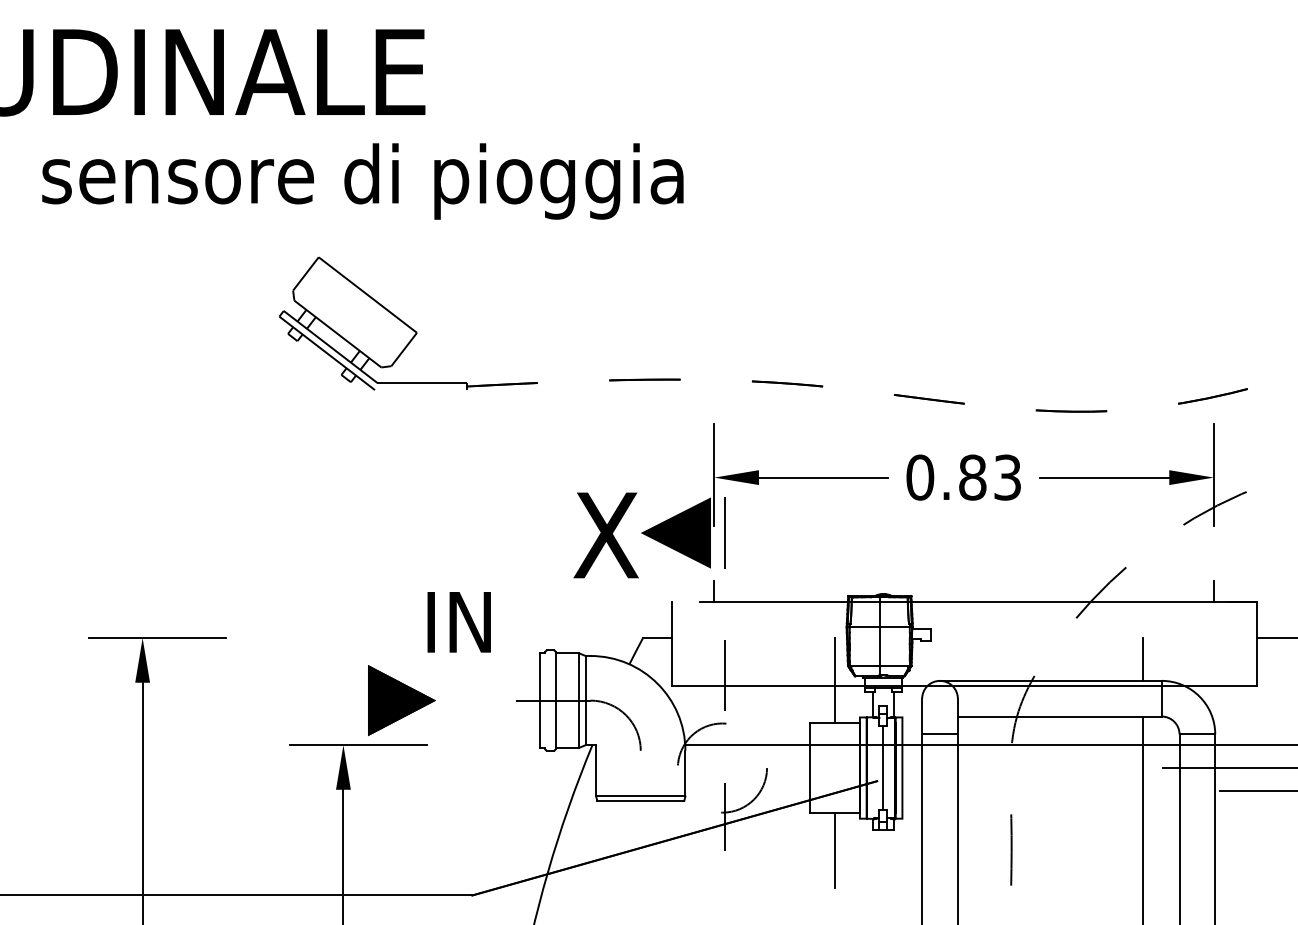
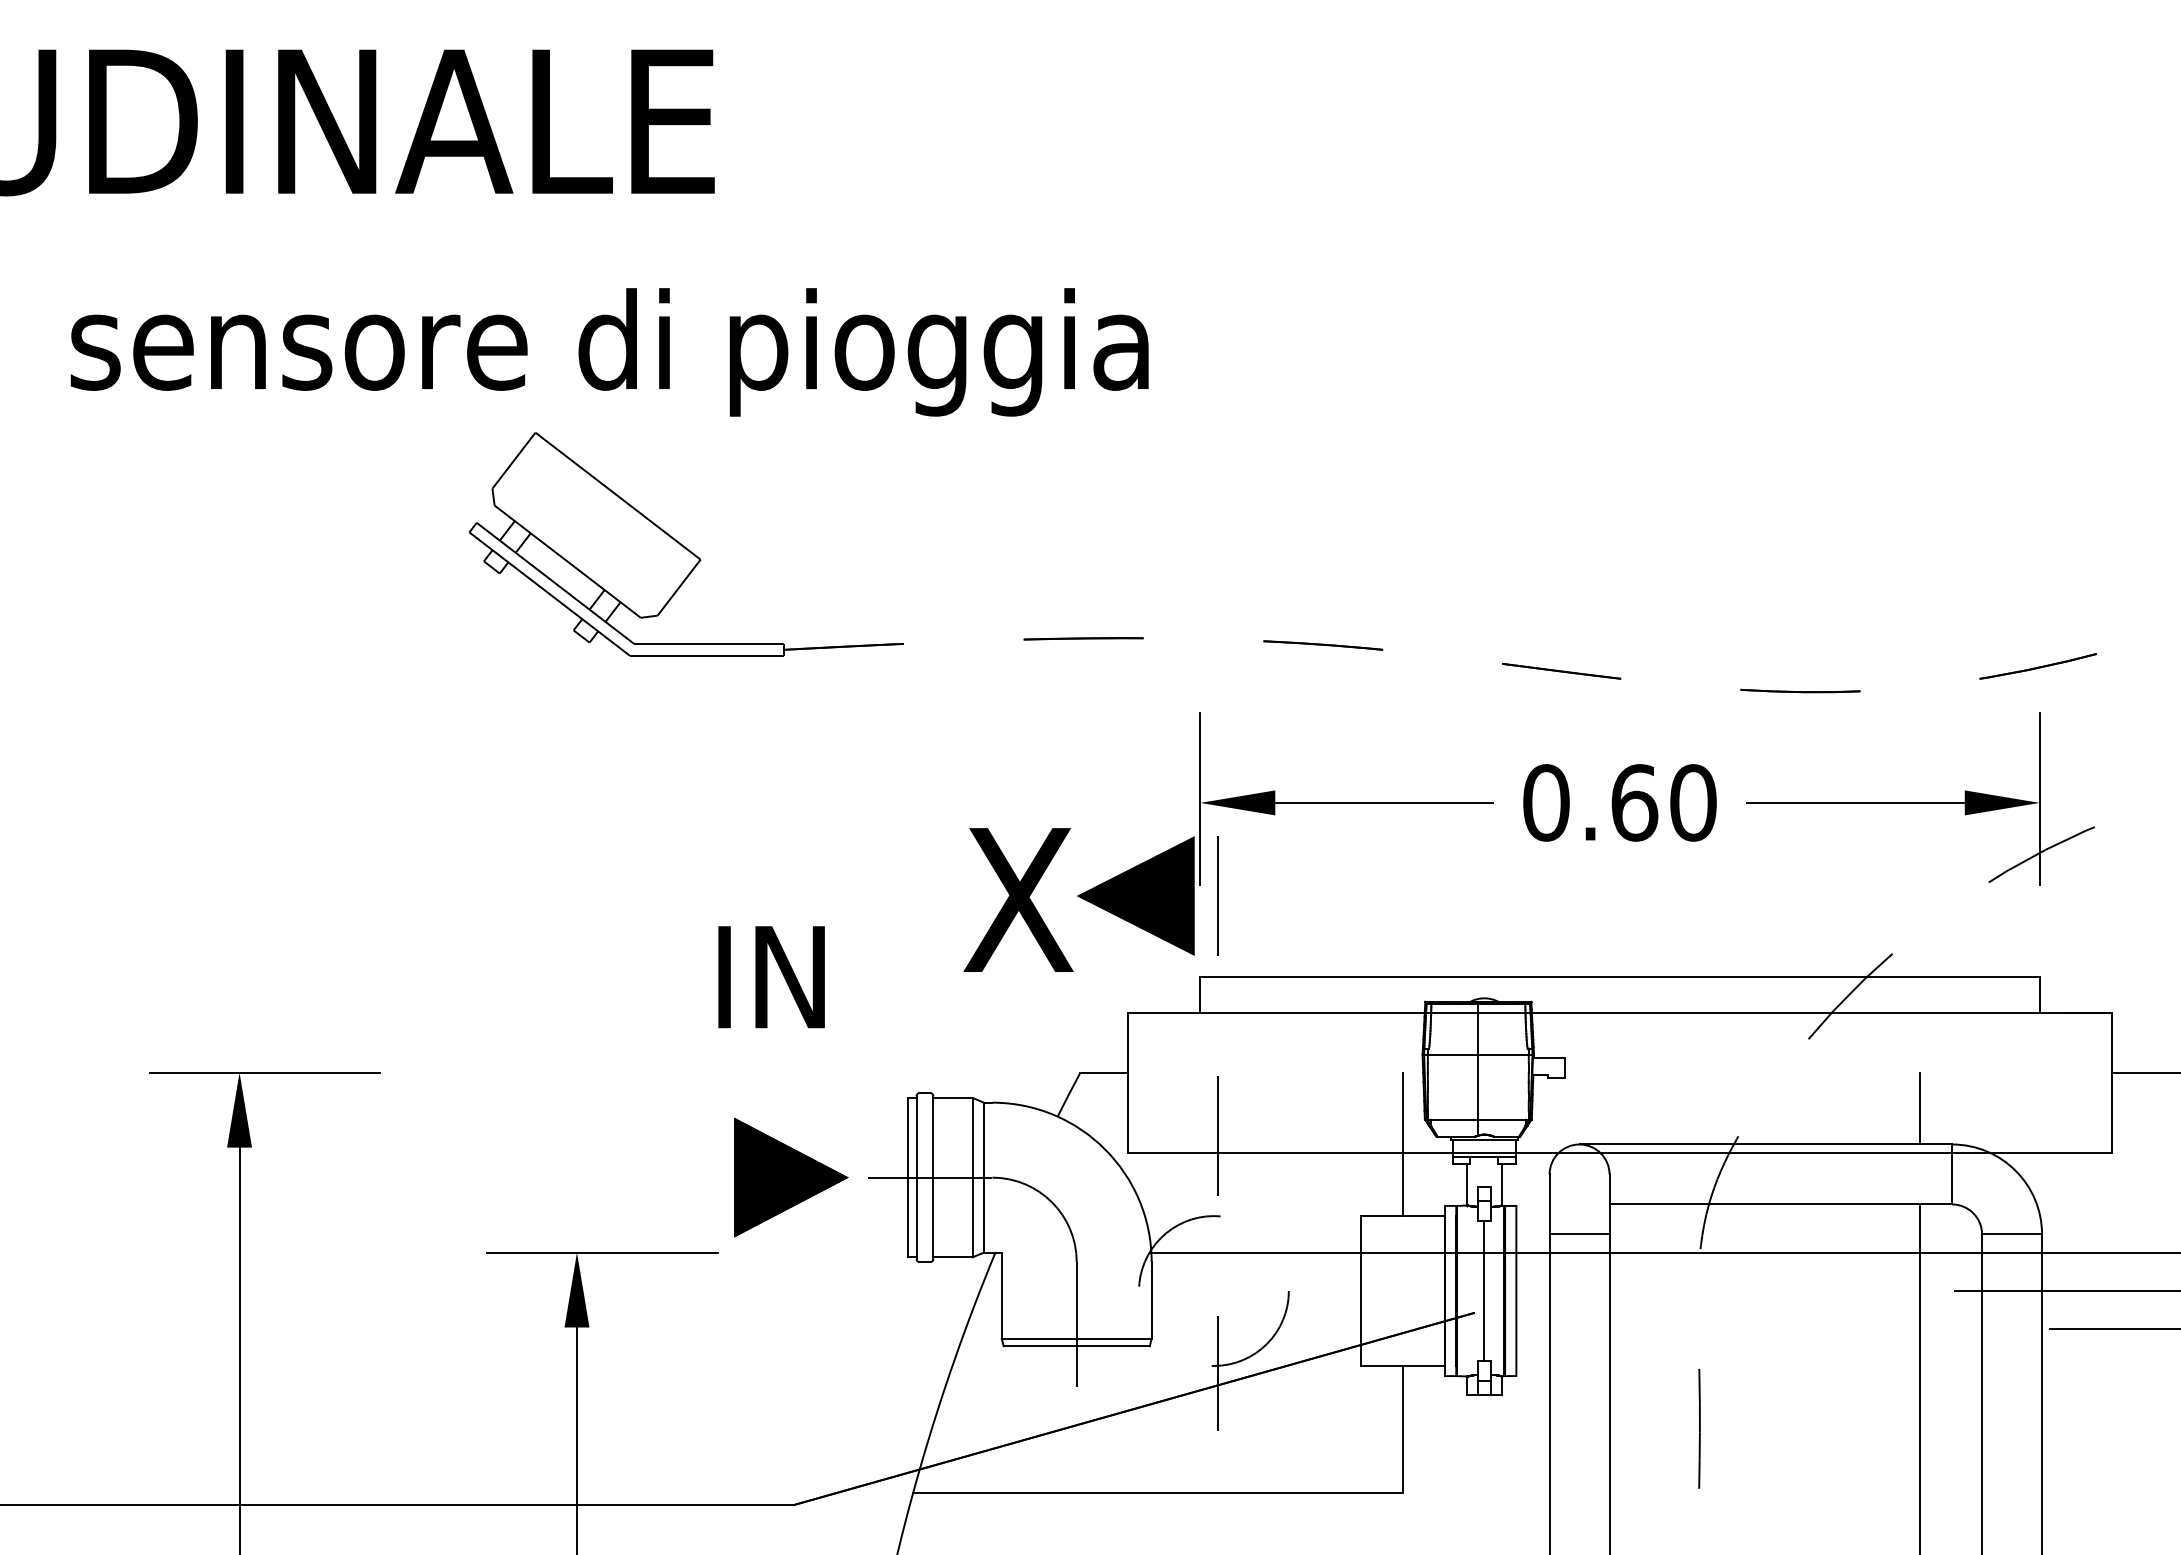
text: (362, 181) -> (609, 352), moved
line: (420, 390) -> (706, 656), added
text: (990, 477) -> (1664, 802), 0.83 -> 0.60
line: (963, 581) -> (1619, 977), added
line: (685, 602) -> (1151, 1012), added
text: (458, 622) -> (770, 977), moved
part: (401, 700) -> (790, 1177), moved
line: (545, 700) -> (916, 1177), added
line: (640, 787) -> (1076, 1323), added
line: (688, 888) -> (1156, 1493), added

